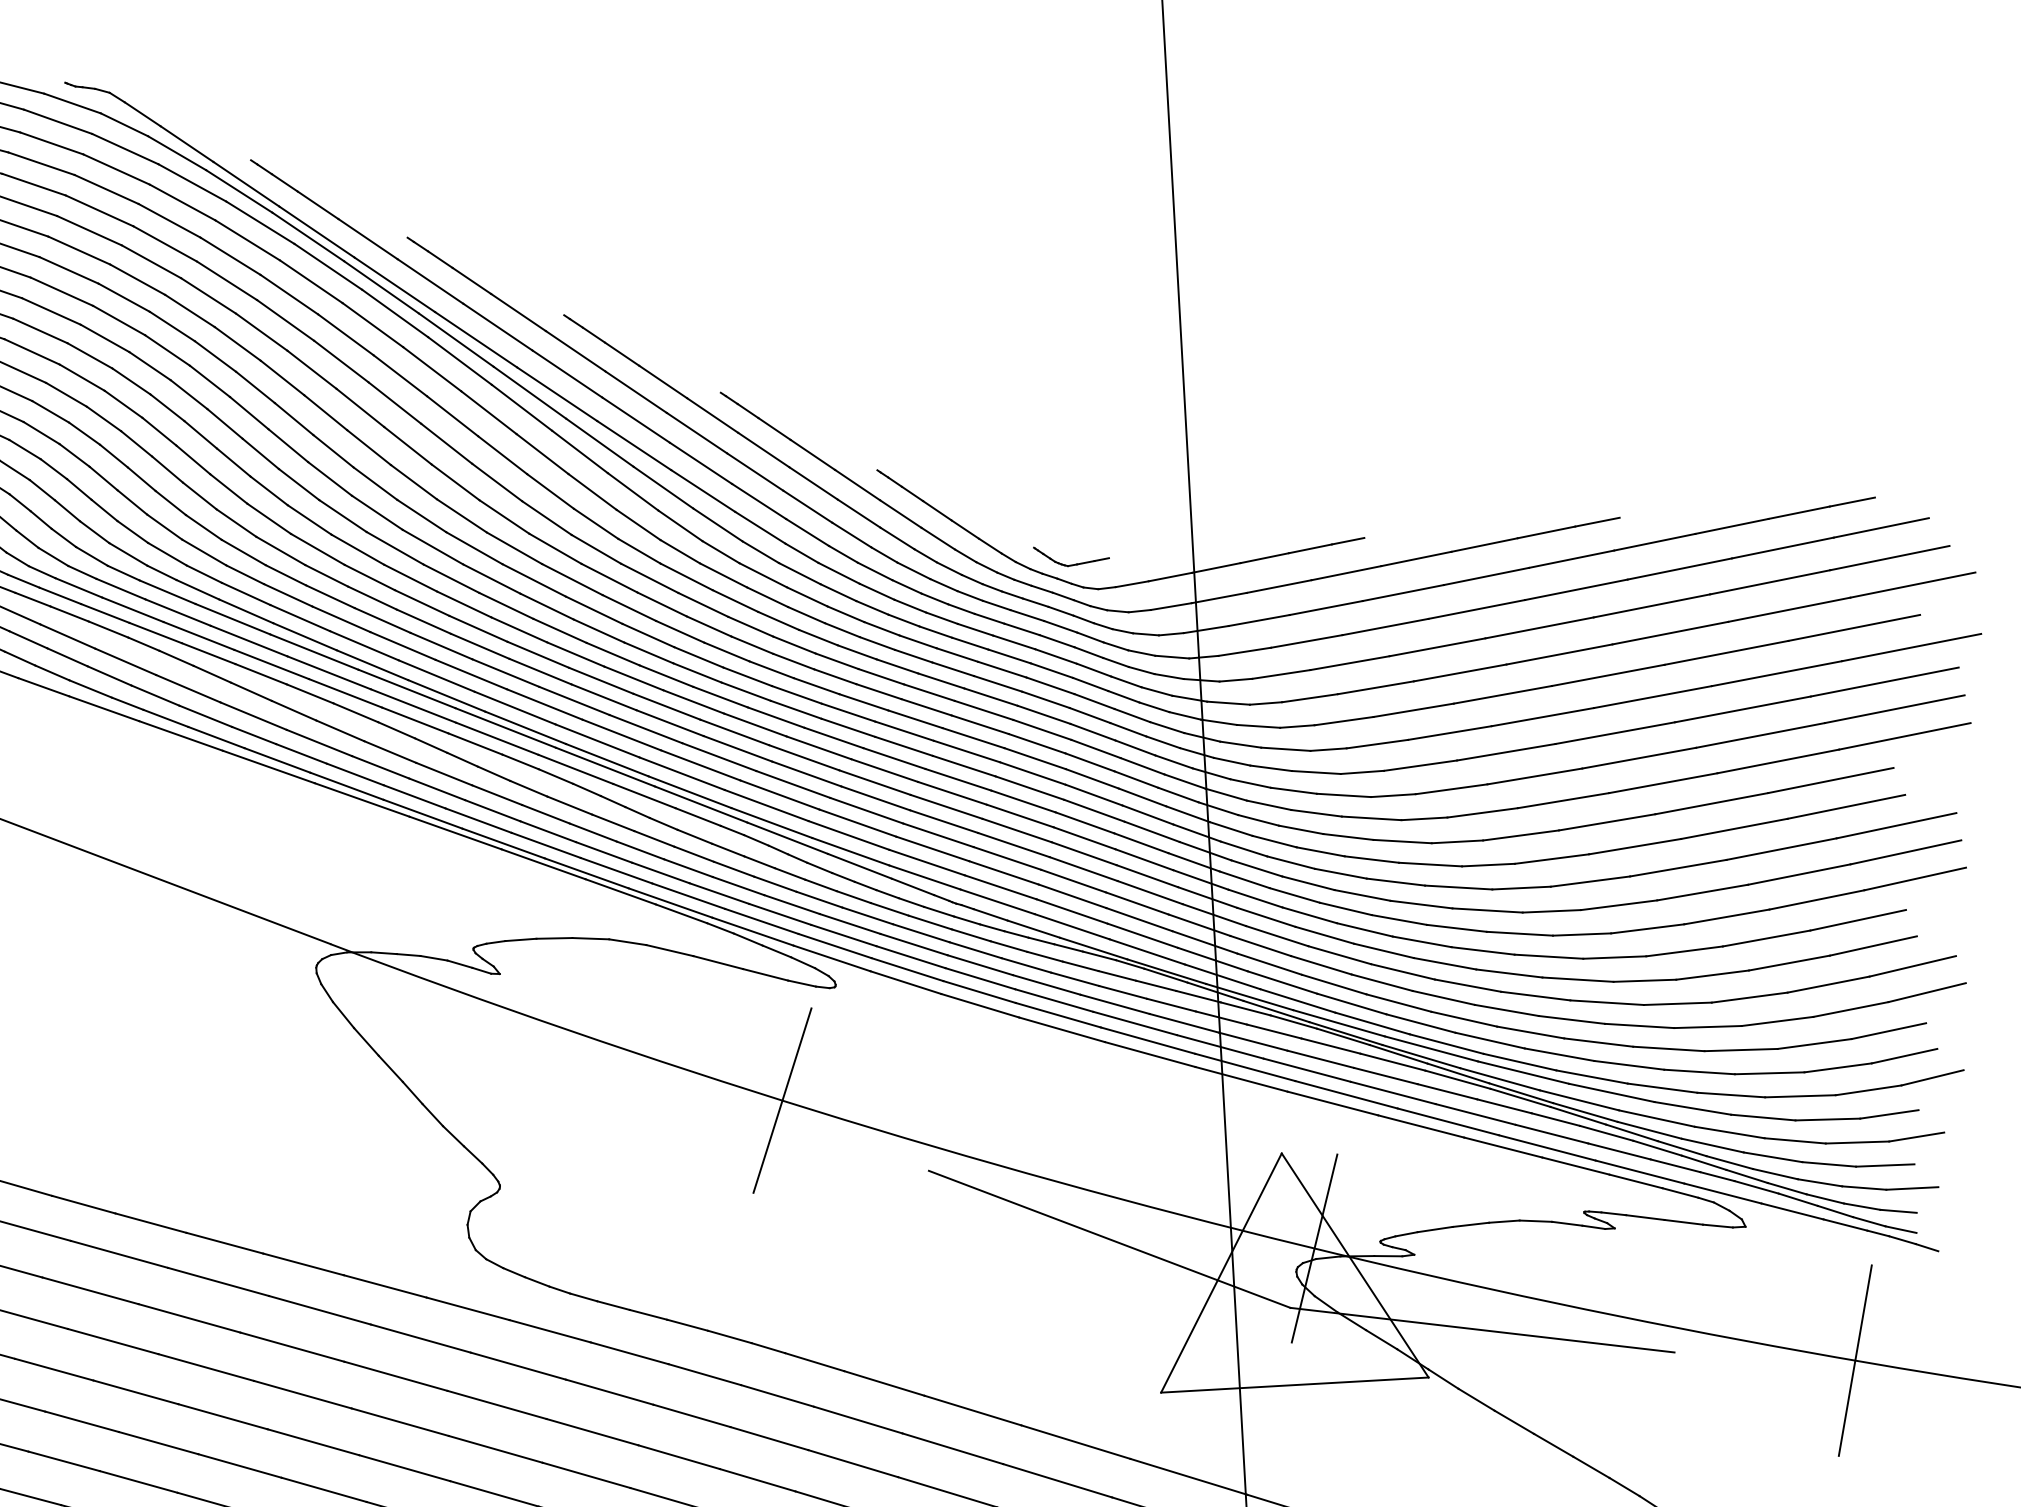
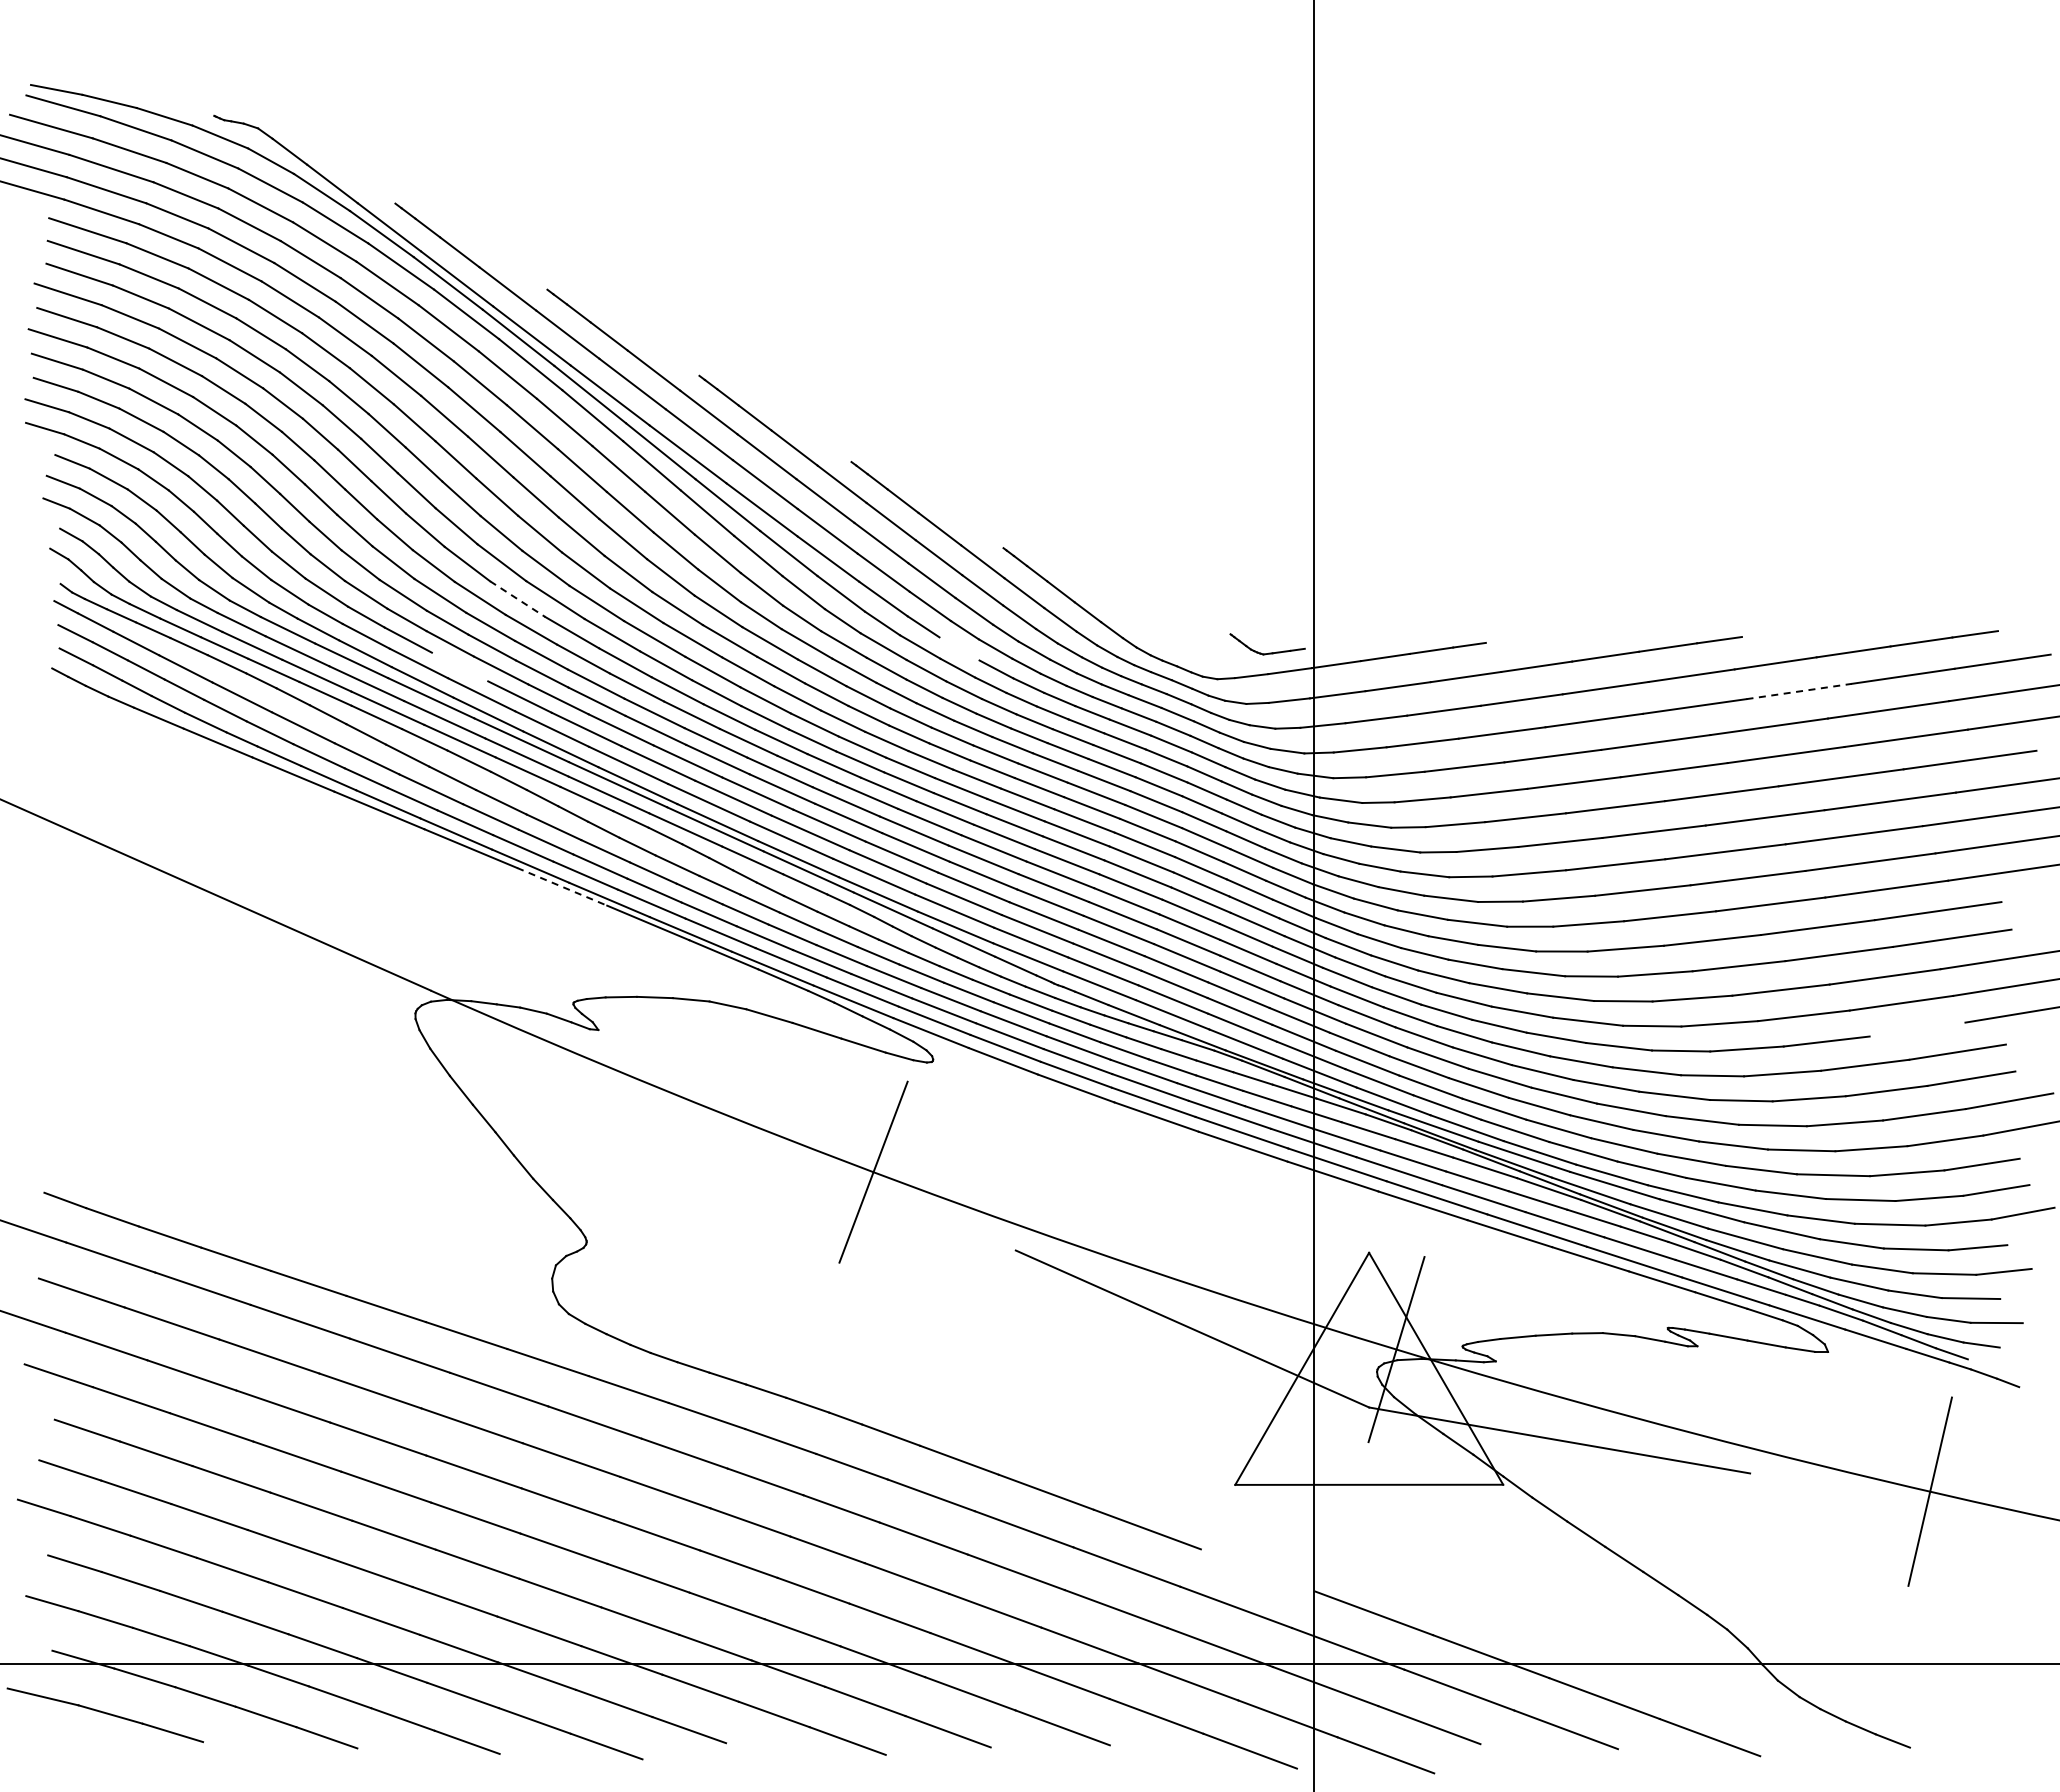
line: (395, 548) -> (517, 599), solid -> dashed
part: (1072, 563) -> (1268, 652), moved
line: (1680, 568) -> (1799, 691), solid -> dashed
line: (839, 572) -> (959, 648), removed
line: (340, 618) -> (459, 666), removed
line: (455, 832) -> (562, 886), solid -> dashed
line: (1816, 899) -> (1917, 1029), removed
line: (1900, 1229) -> (1982, 1363), removed
line: (1188, 1476) -> (1257, 1570), removed

